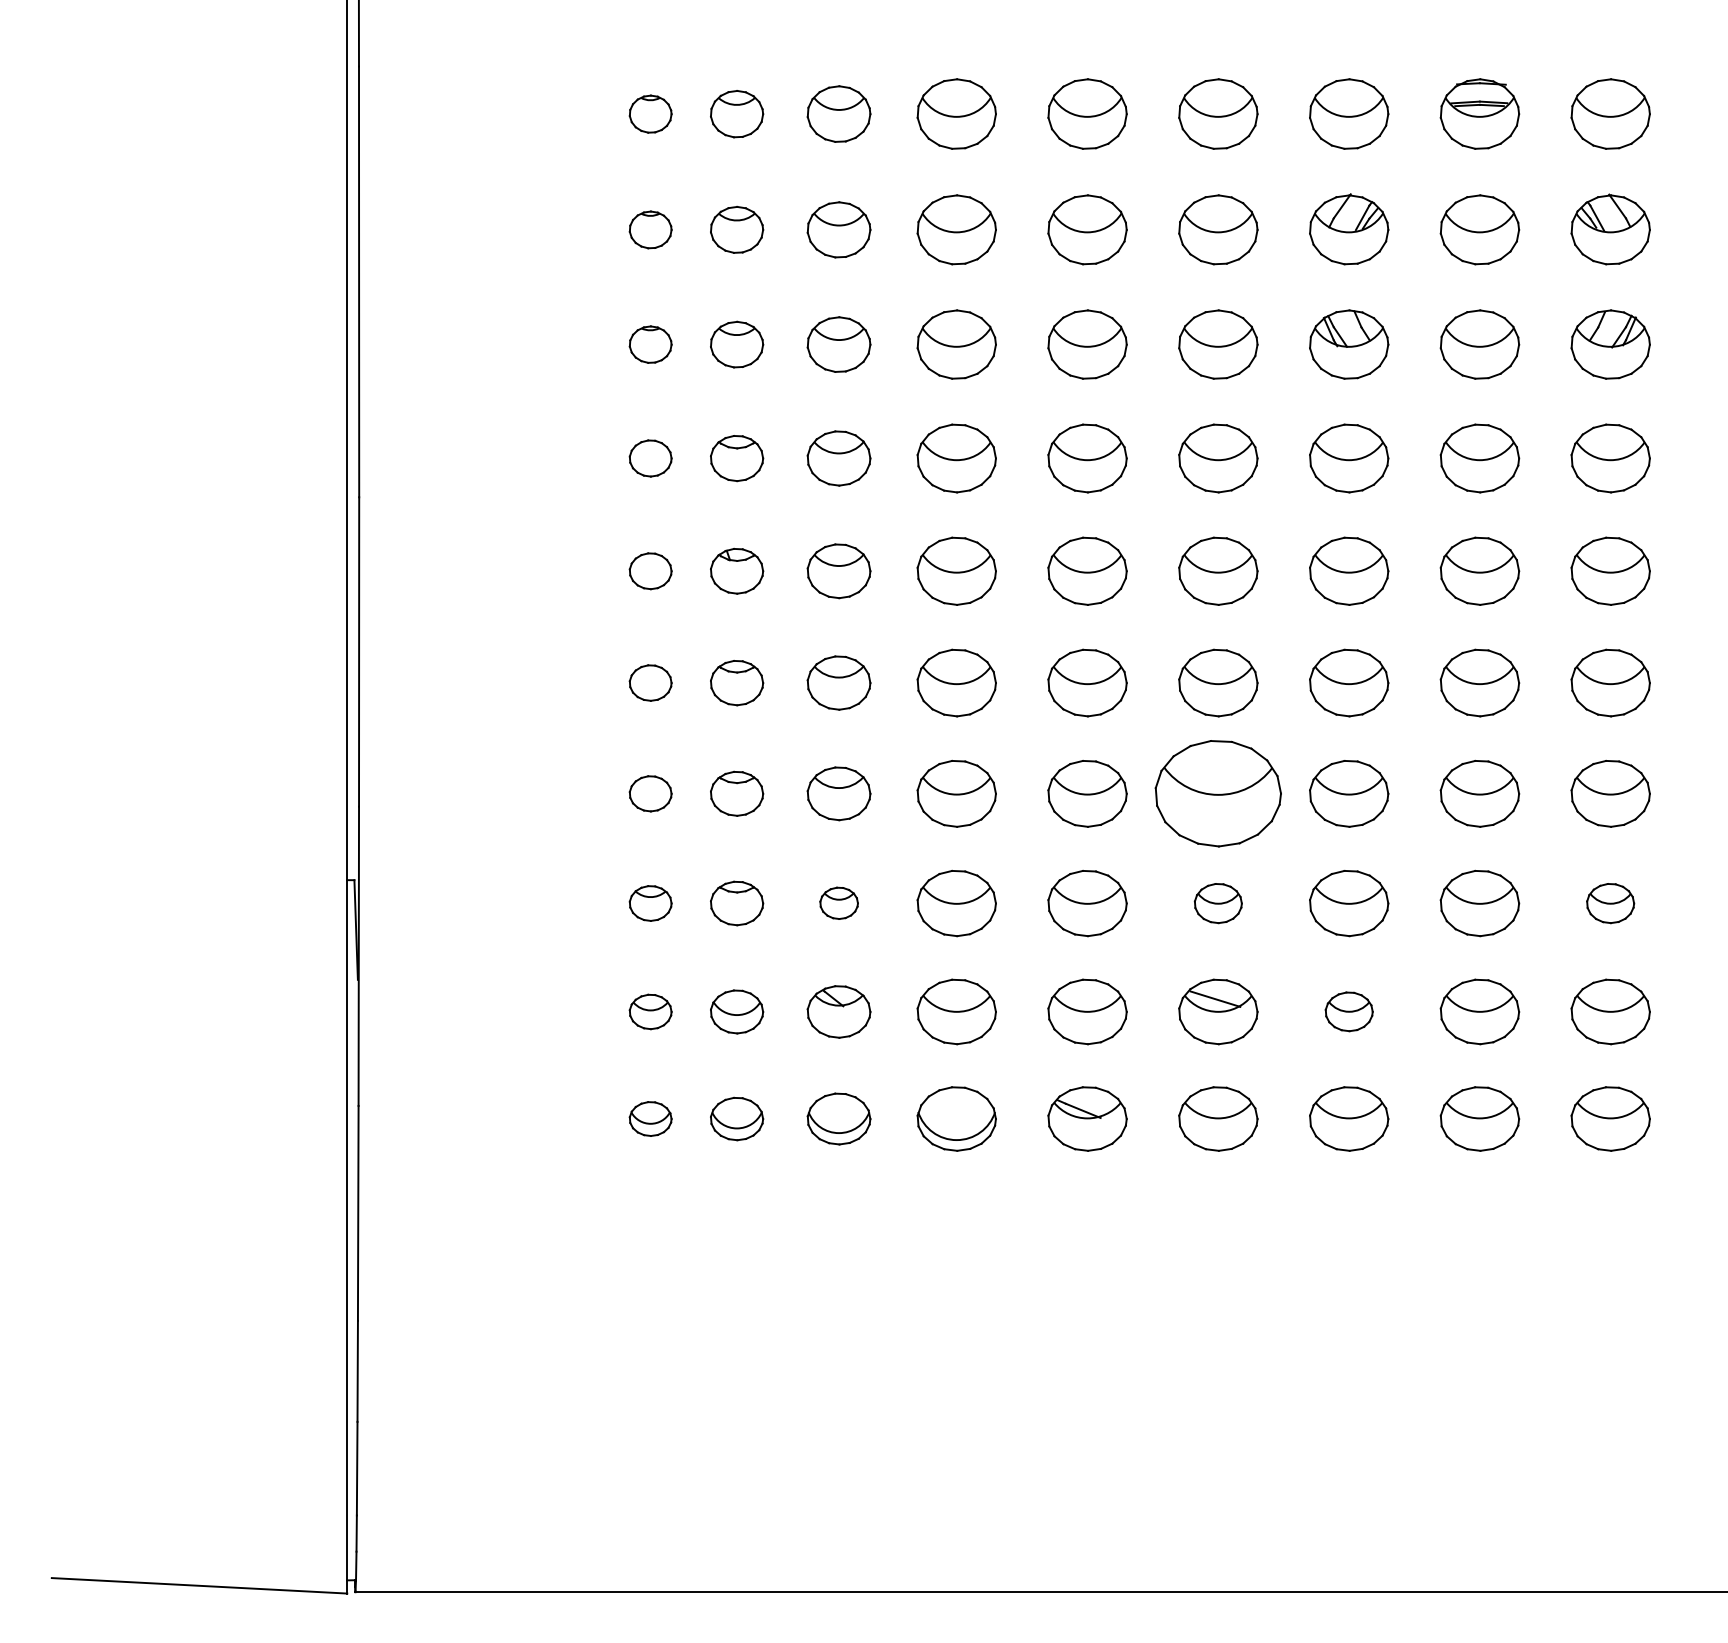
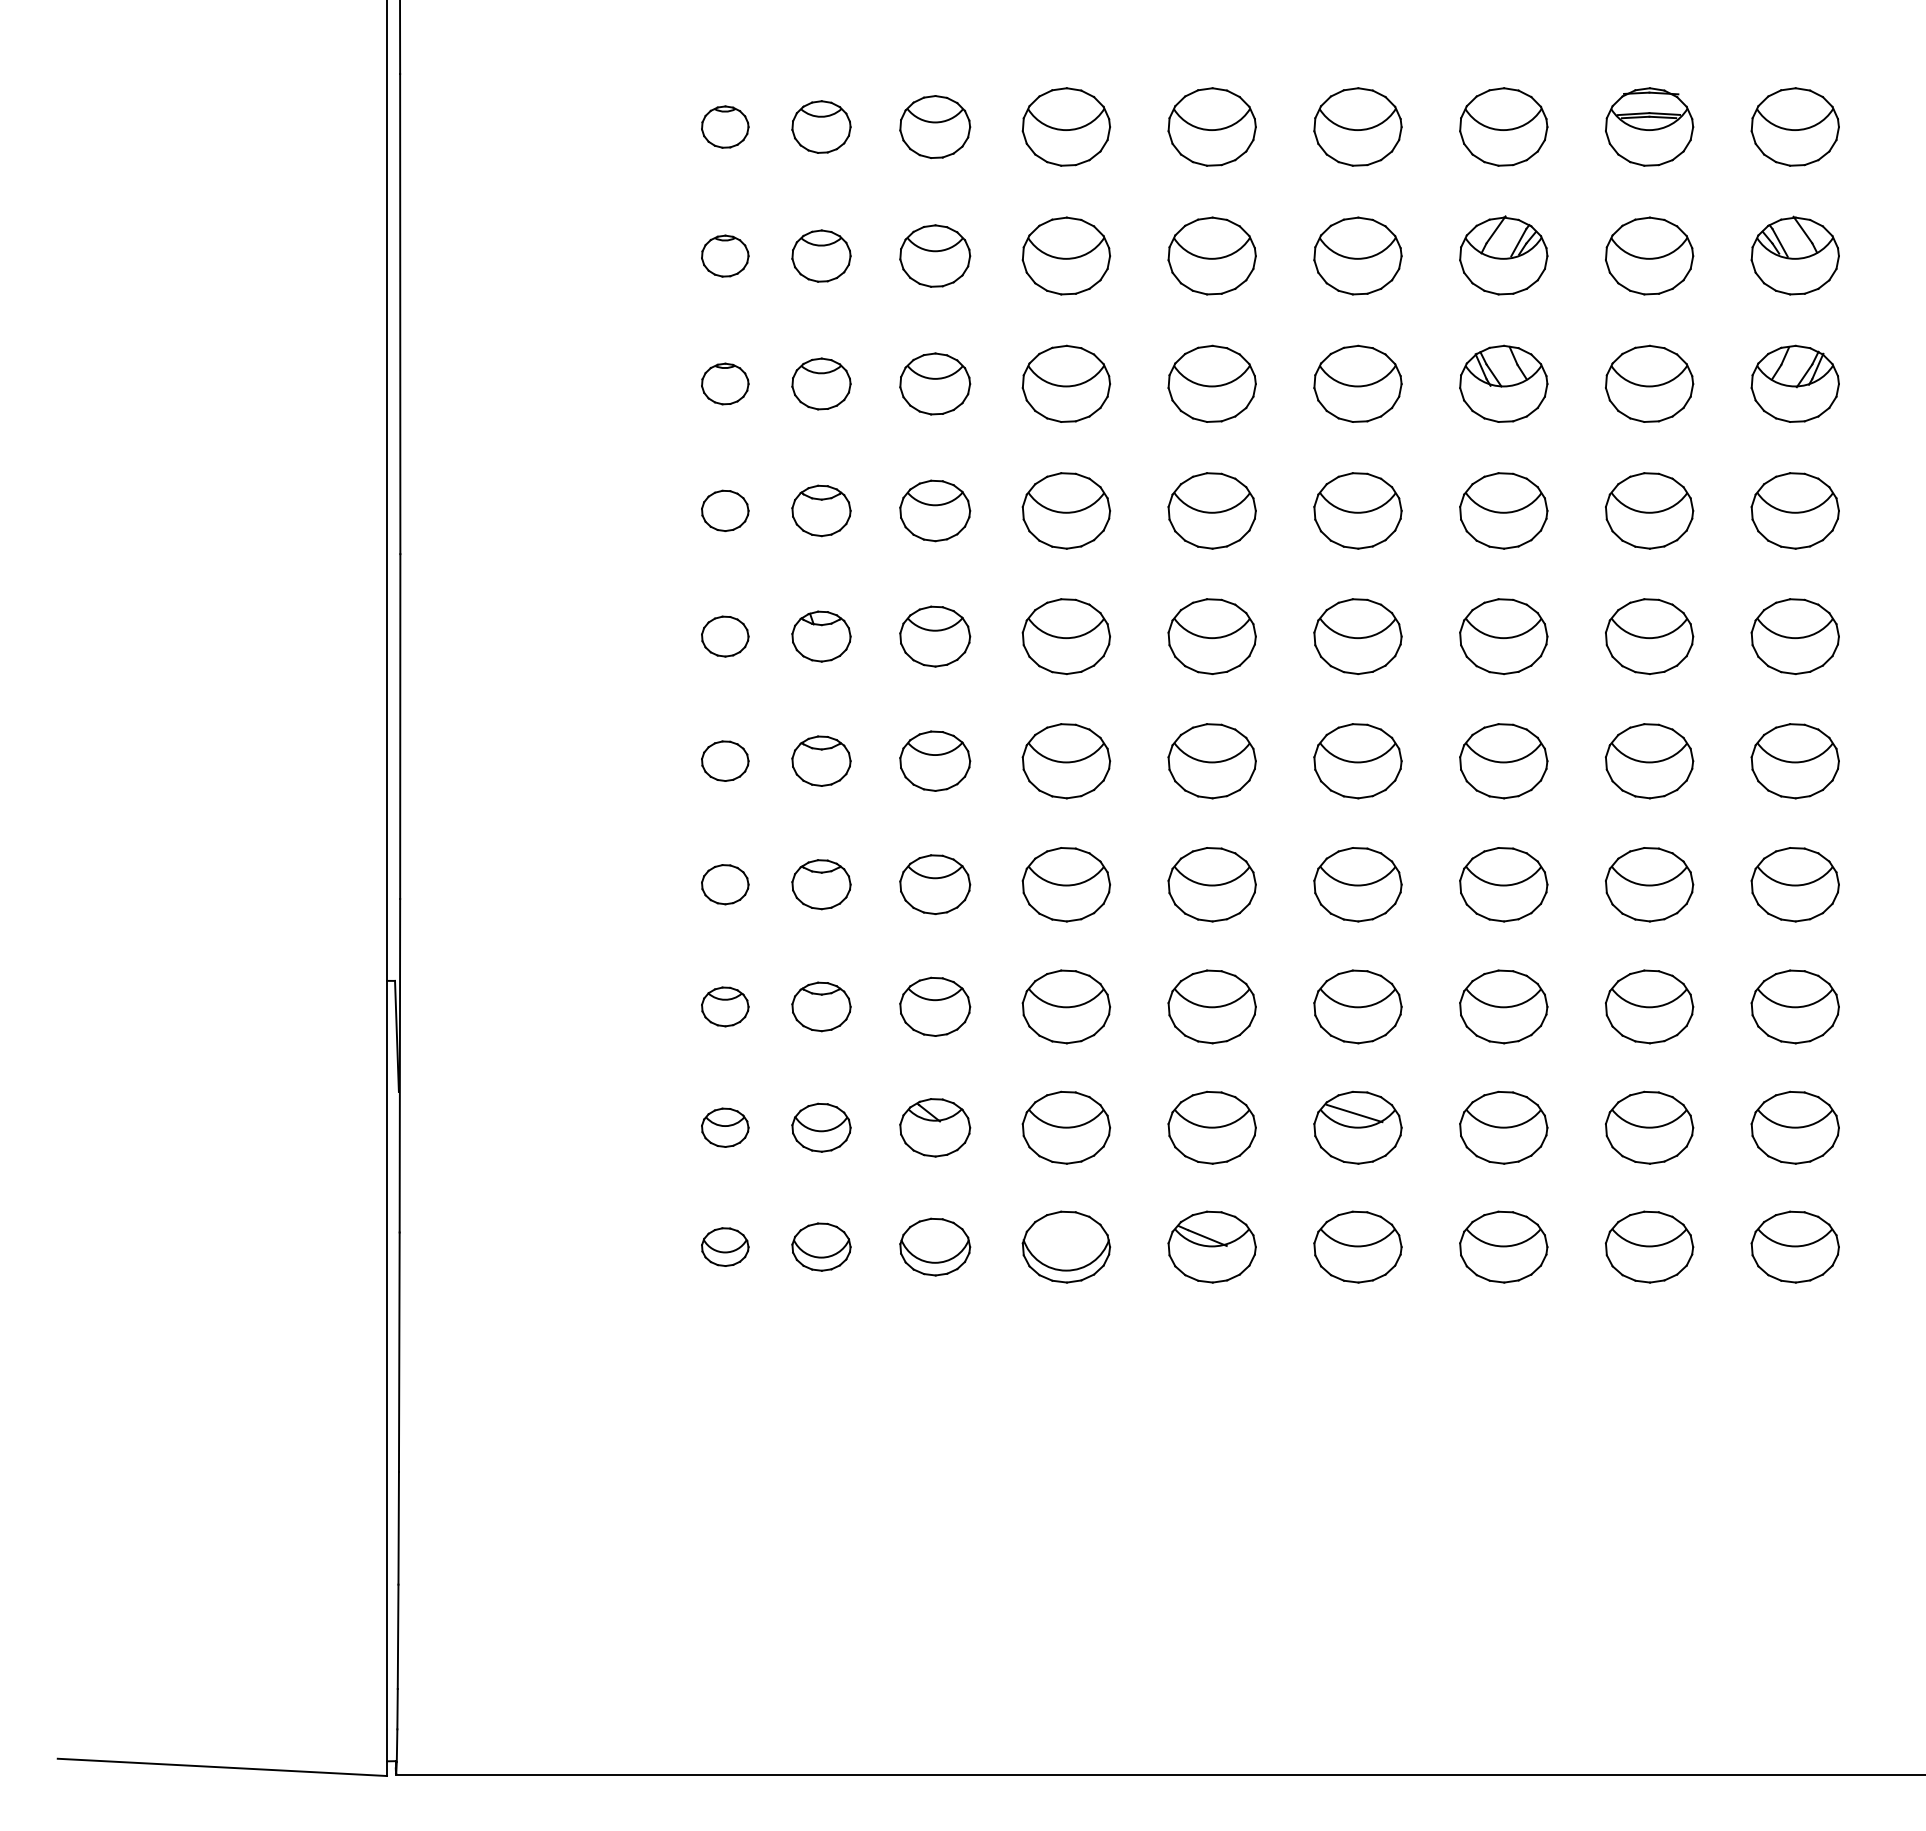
part: (1217, 793) -> (1357, 884), size x0.62
part: (839, 903) -> (935, 1006), size x1.67
part: (1217, 903) -> (1357, 1006), size x1.67
part: (1610, 903) -> (1794, 1006), size x1.67
part: (1348, 1011) -> (1503, 1127), size x1.67

